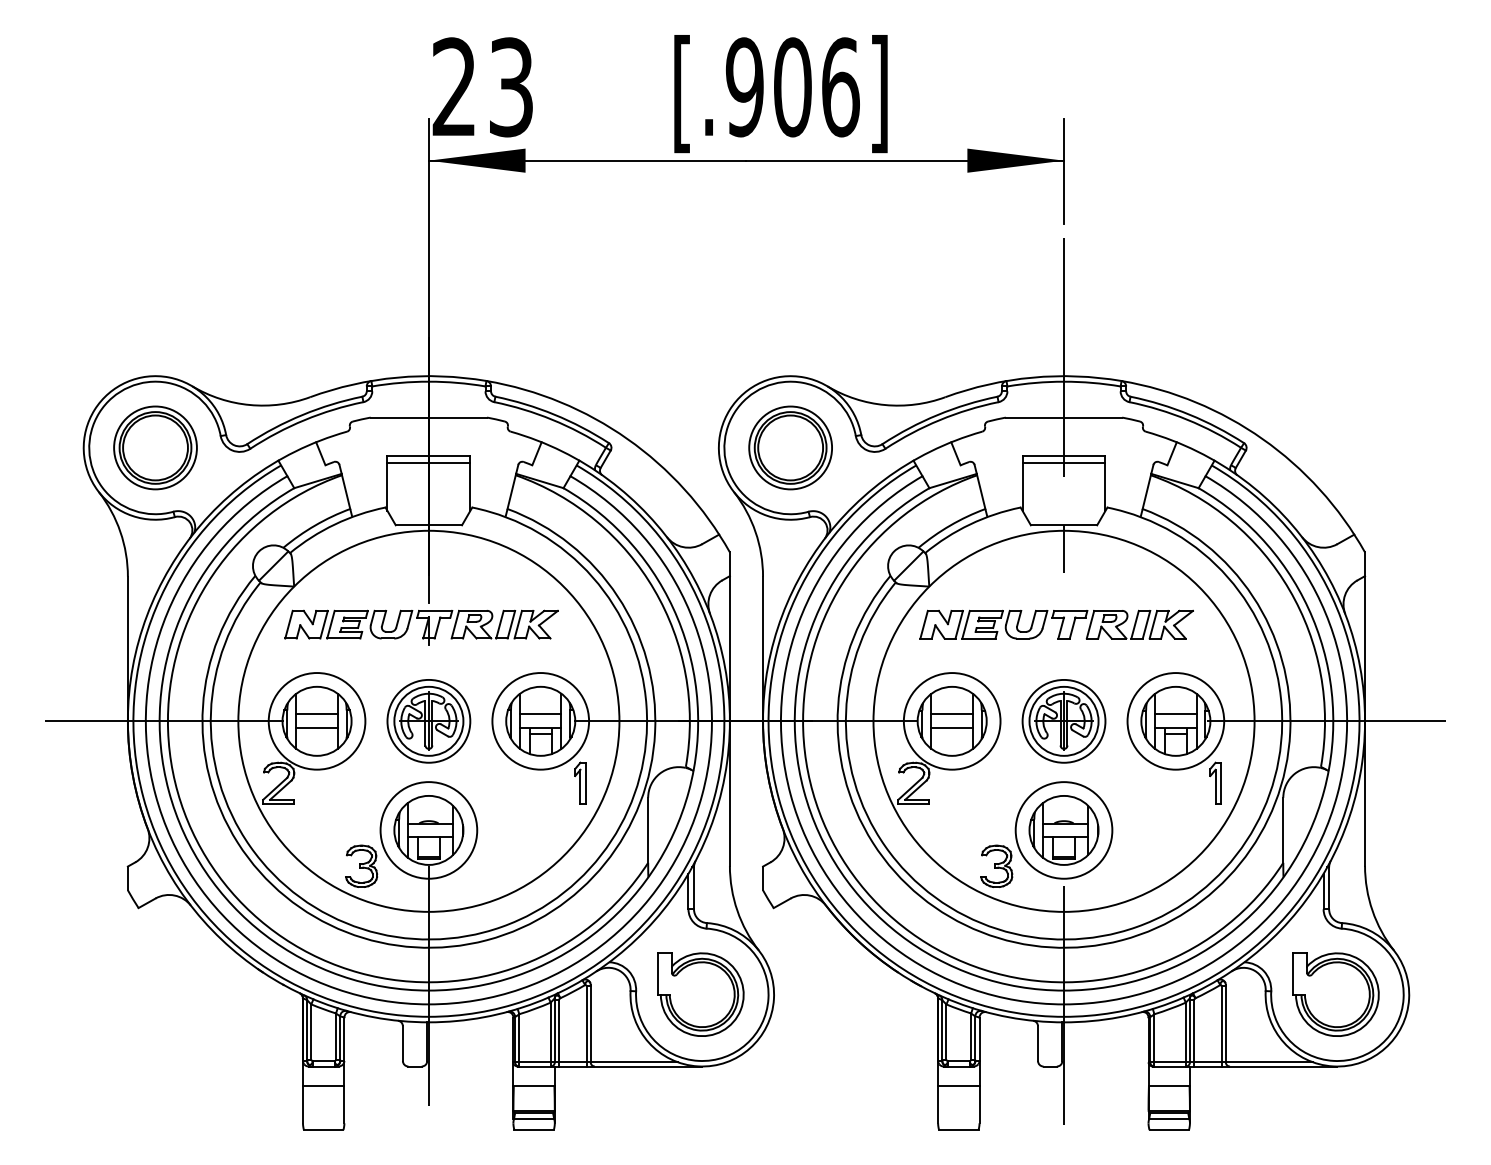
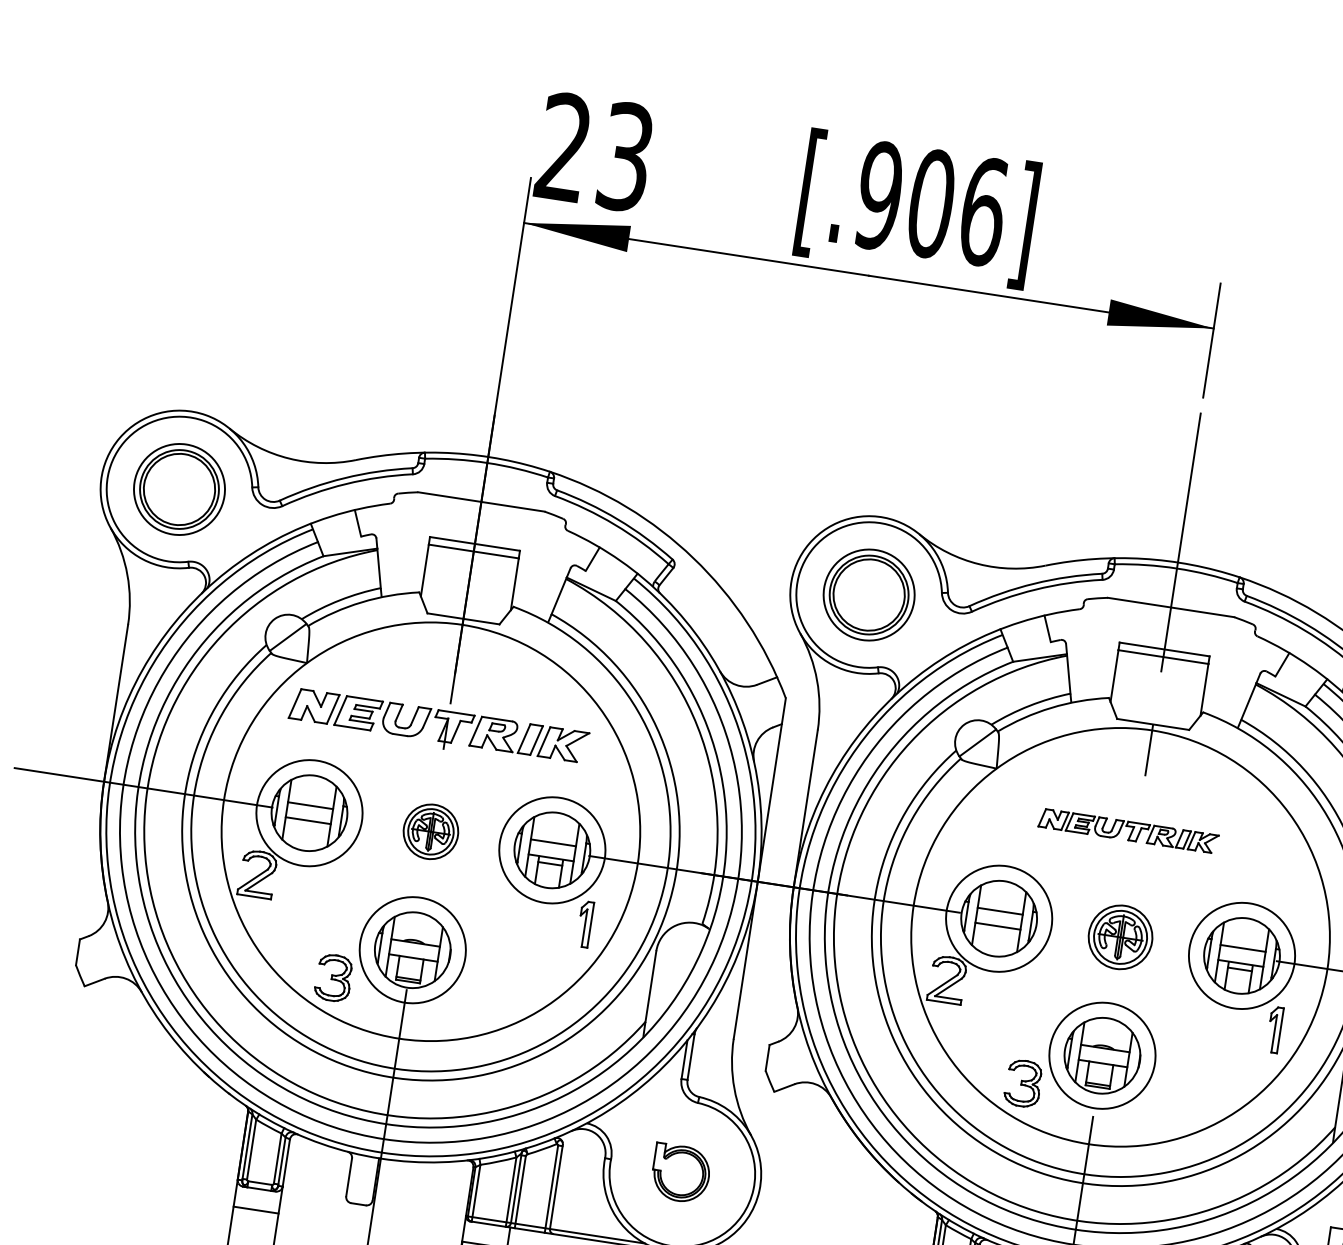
part: (1056, 624) -> (1128, 830), size x0.6
part: (428, 721) -> (430, 831), size x0.6
part: (1063, 721) -> (1119, 937), size x0.7
part: (700, 994) -> (680, 1173), size x0.6

